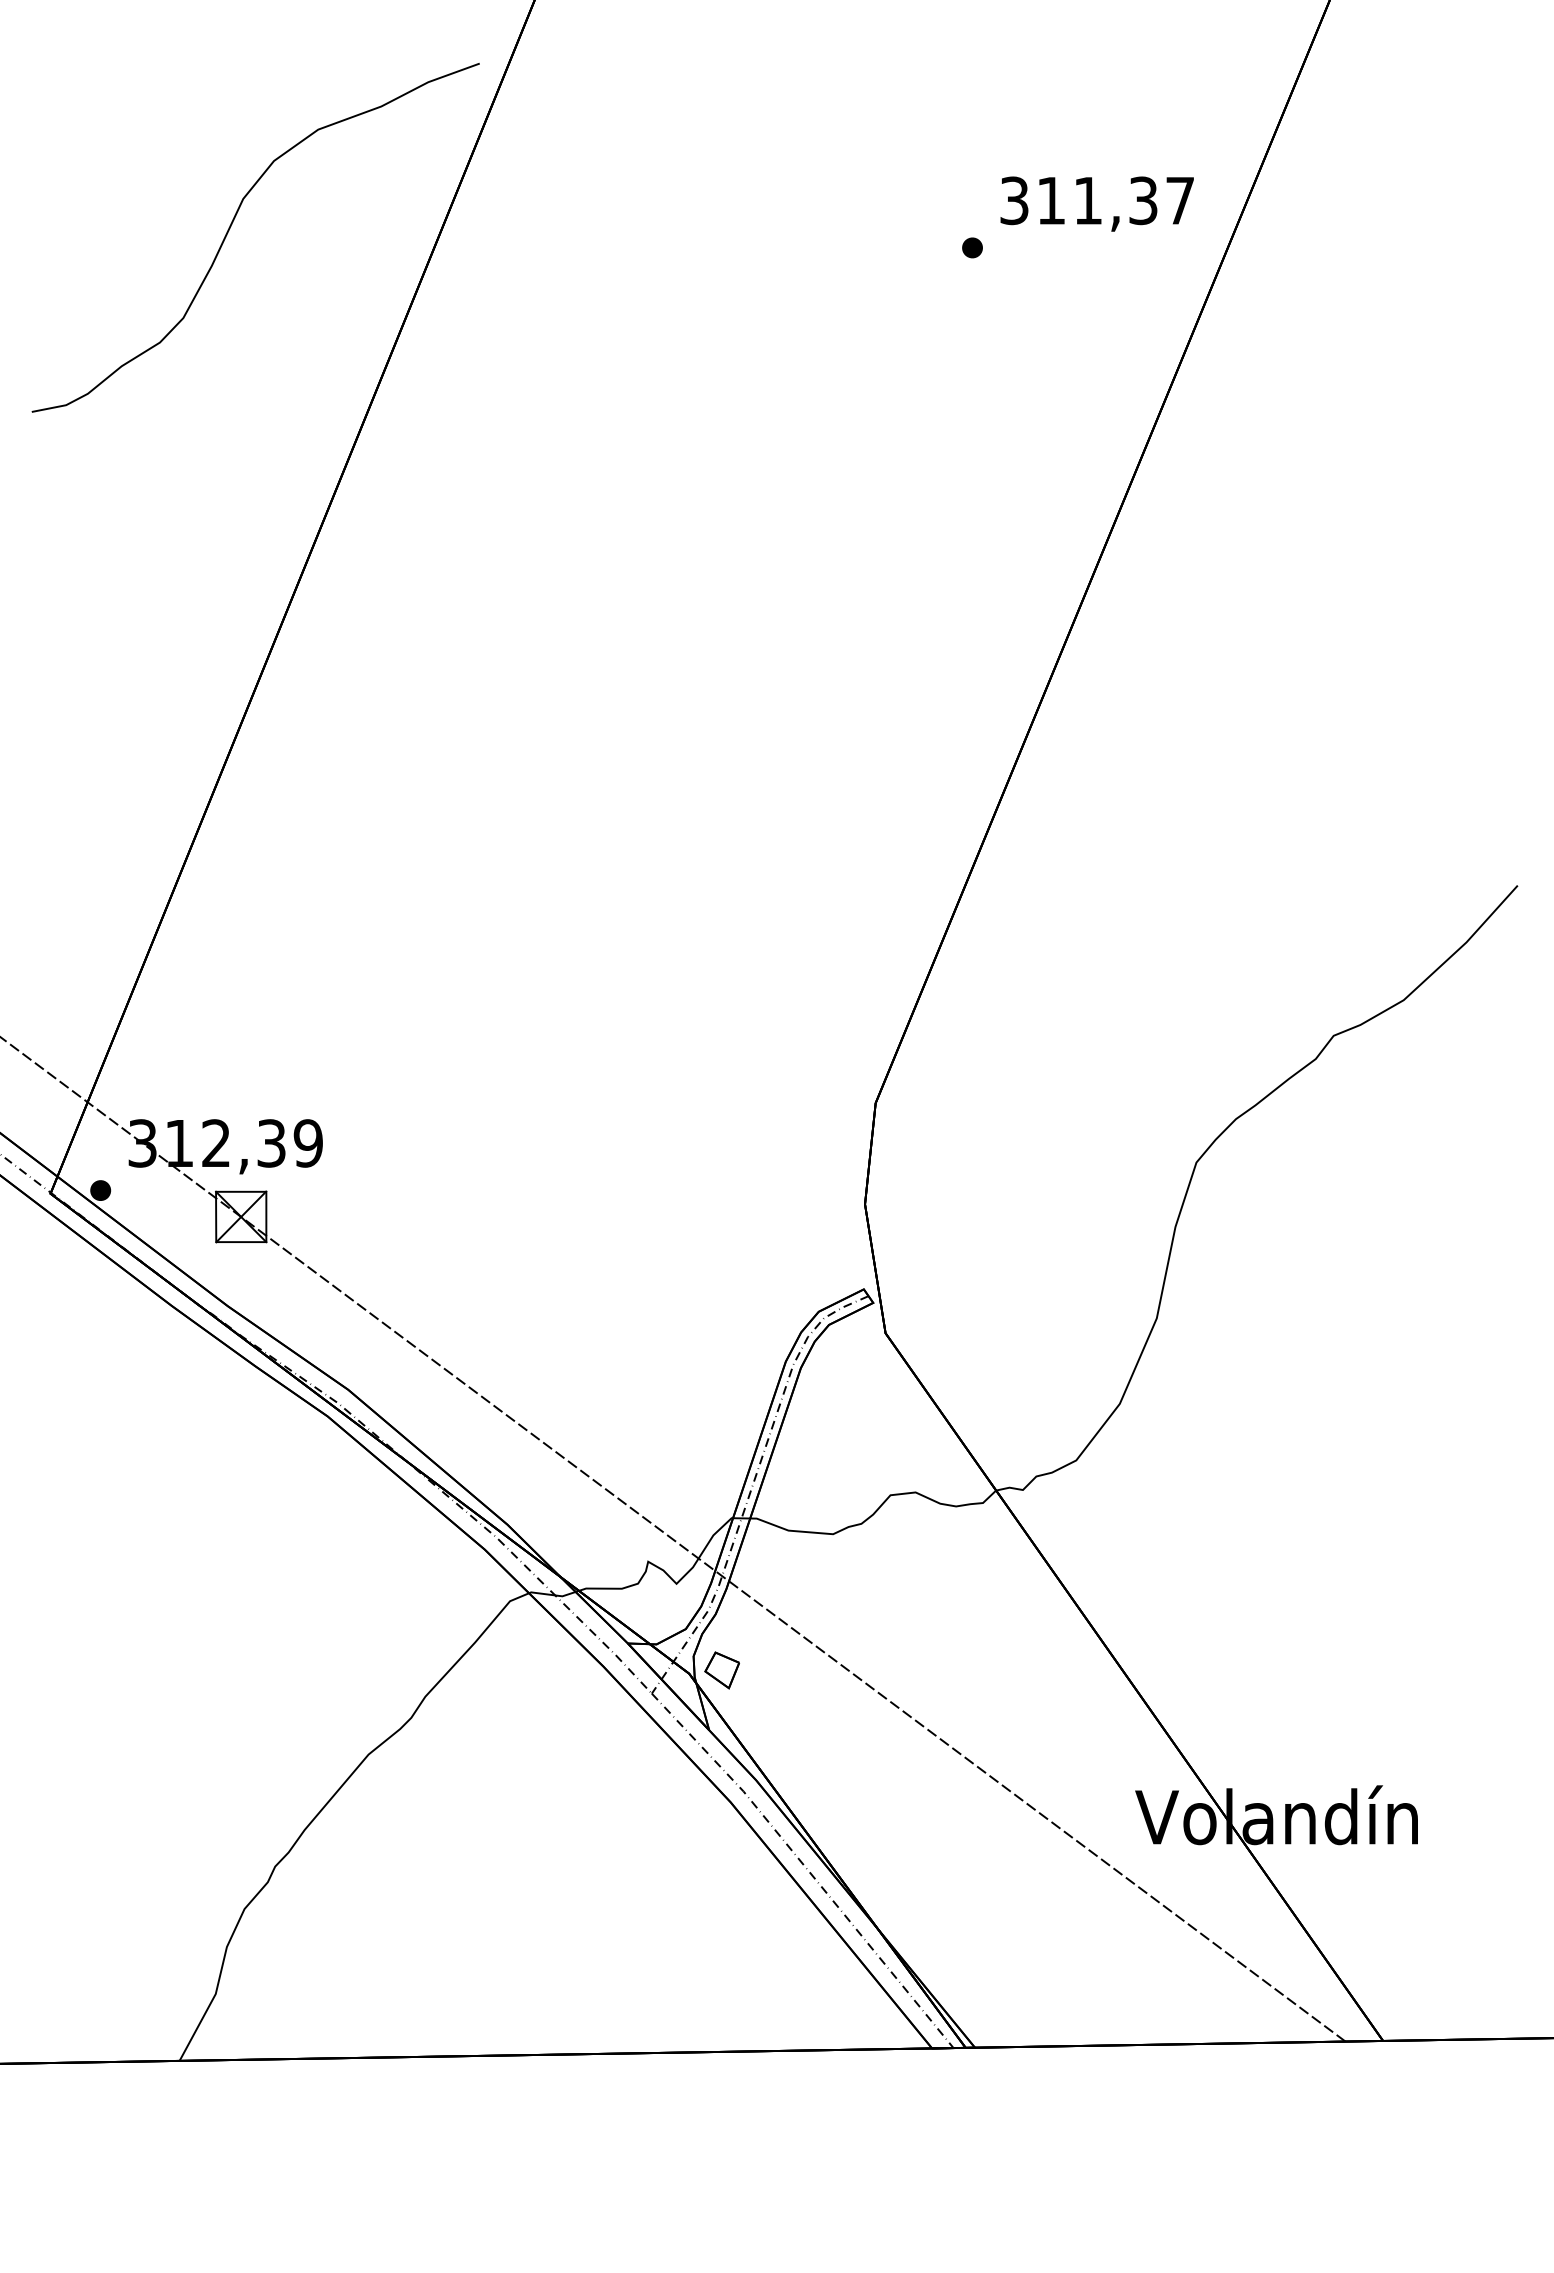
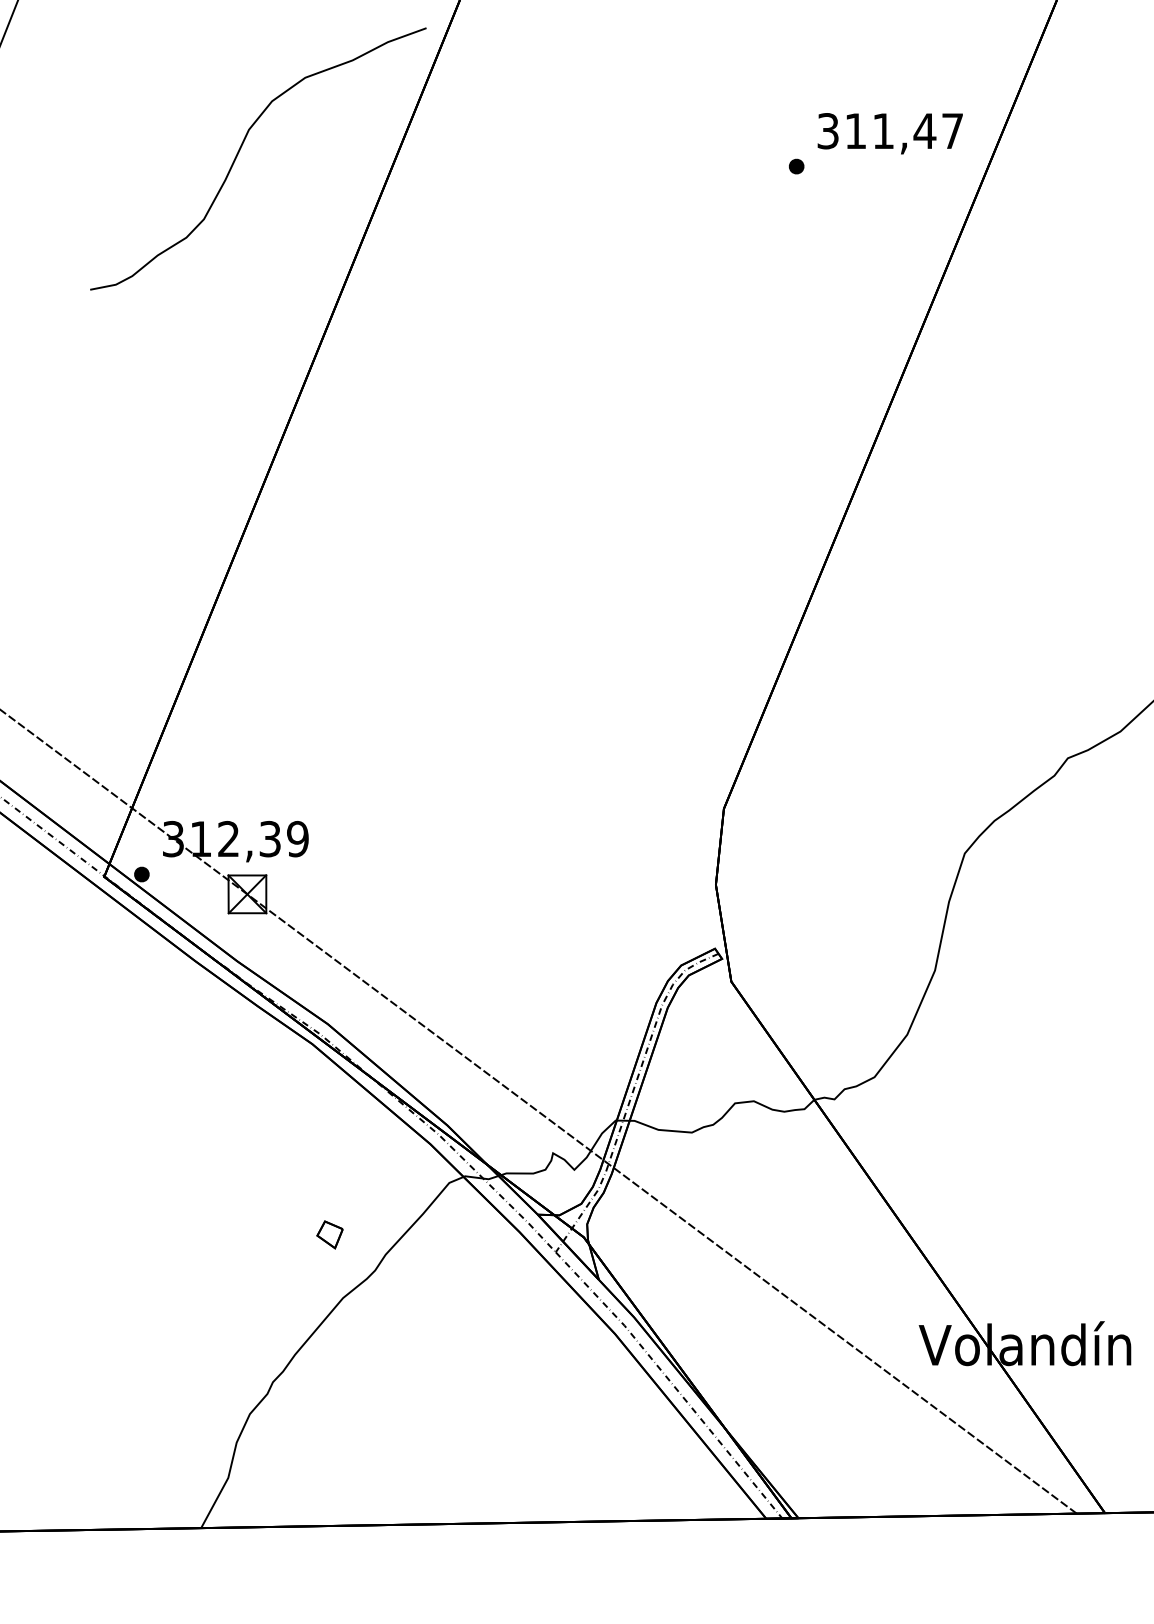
text: (1143, 200) -> (925, 130), 311,37 -> 311,47
part: (721, 1670) -> (329, 1234), moved

